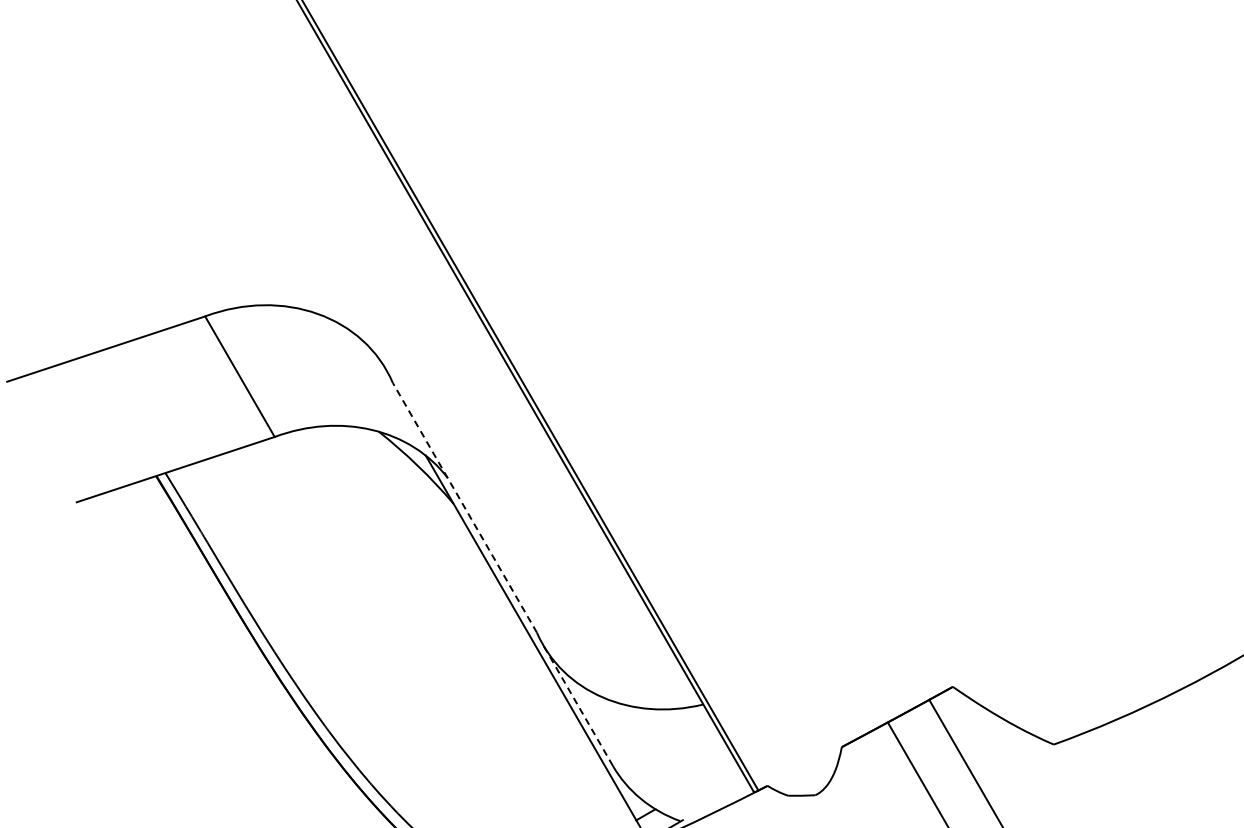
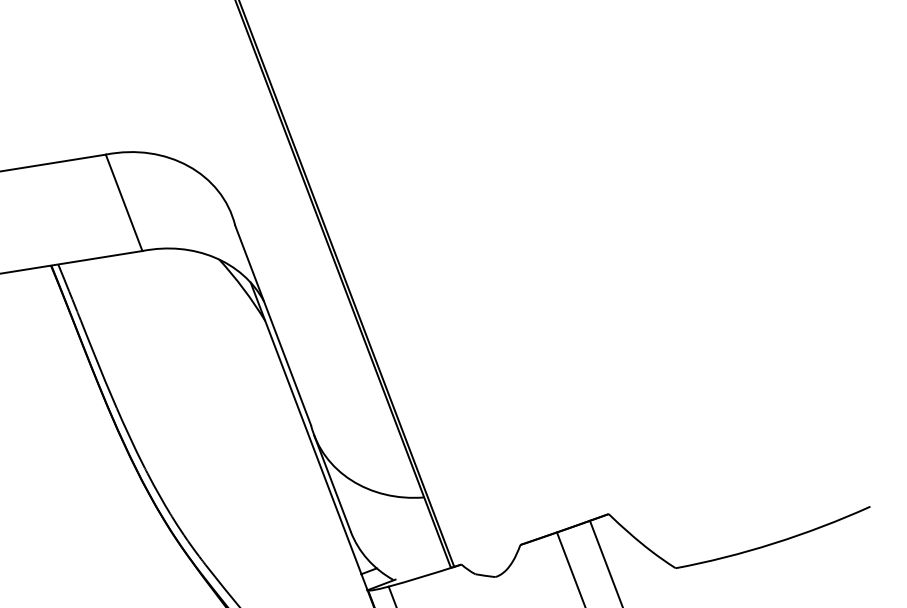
line: (464, 507) -> (272, 325), dashed -> solid
line: (578, 705) -> (332, 483), dashed -> solid

